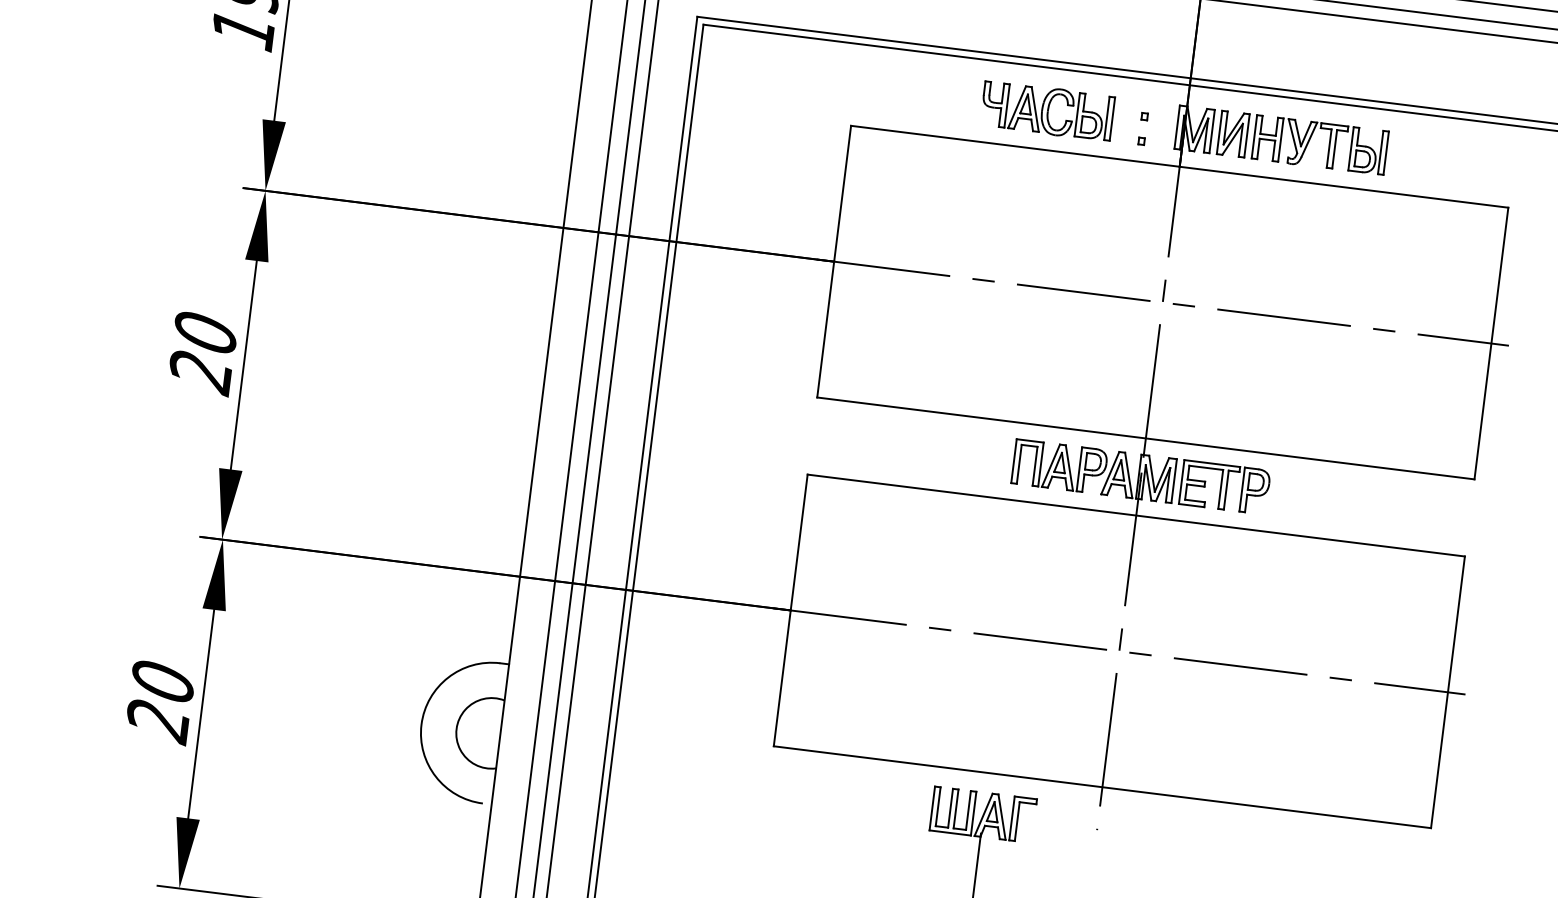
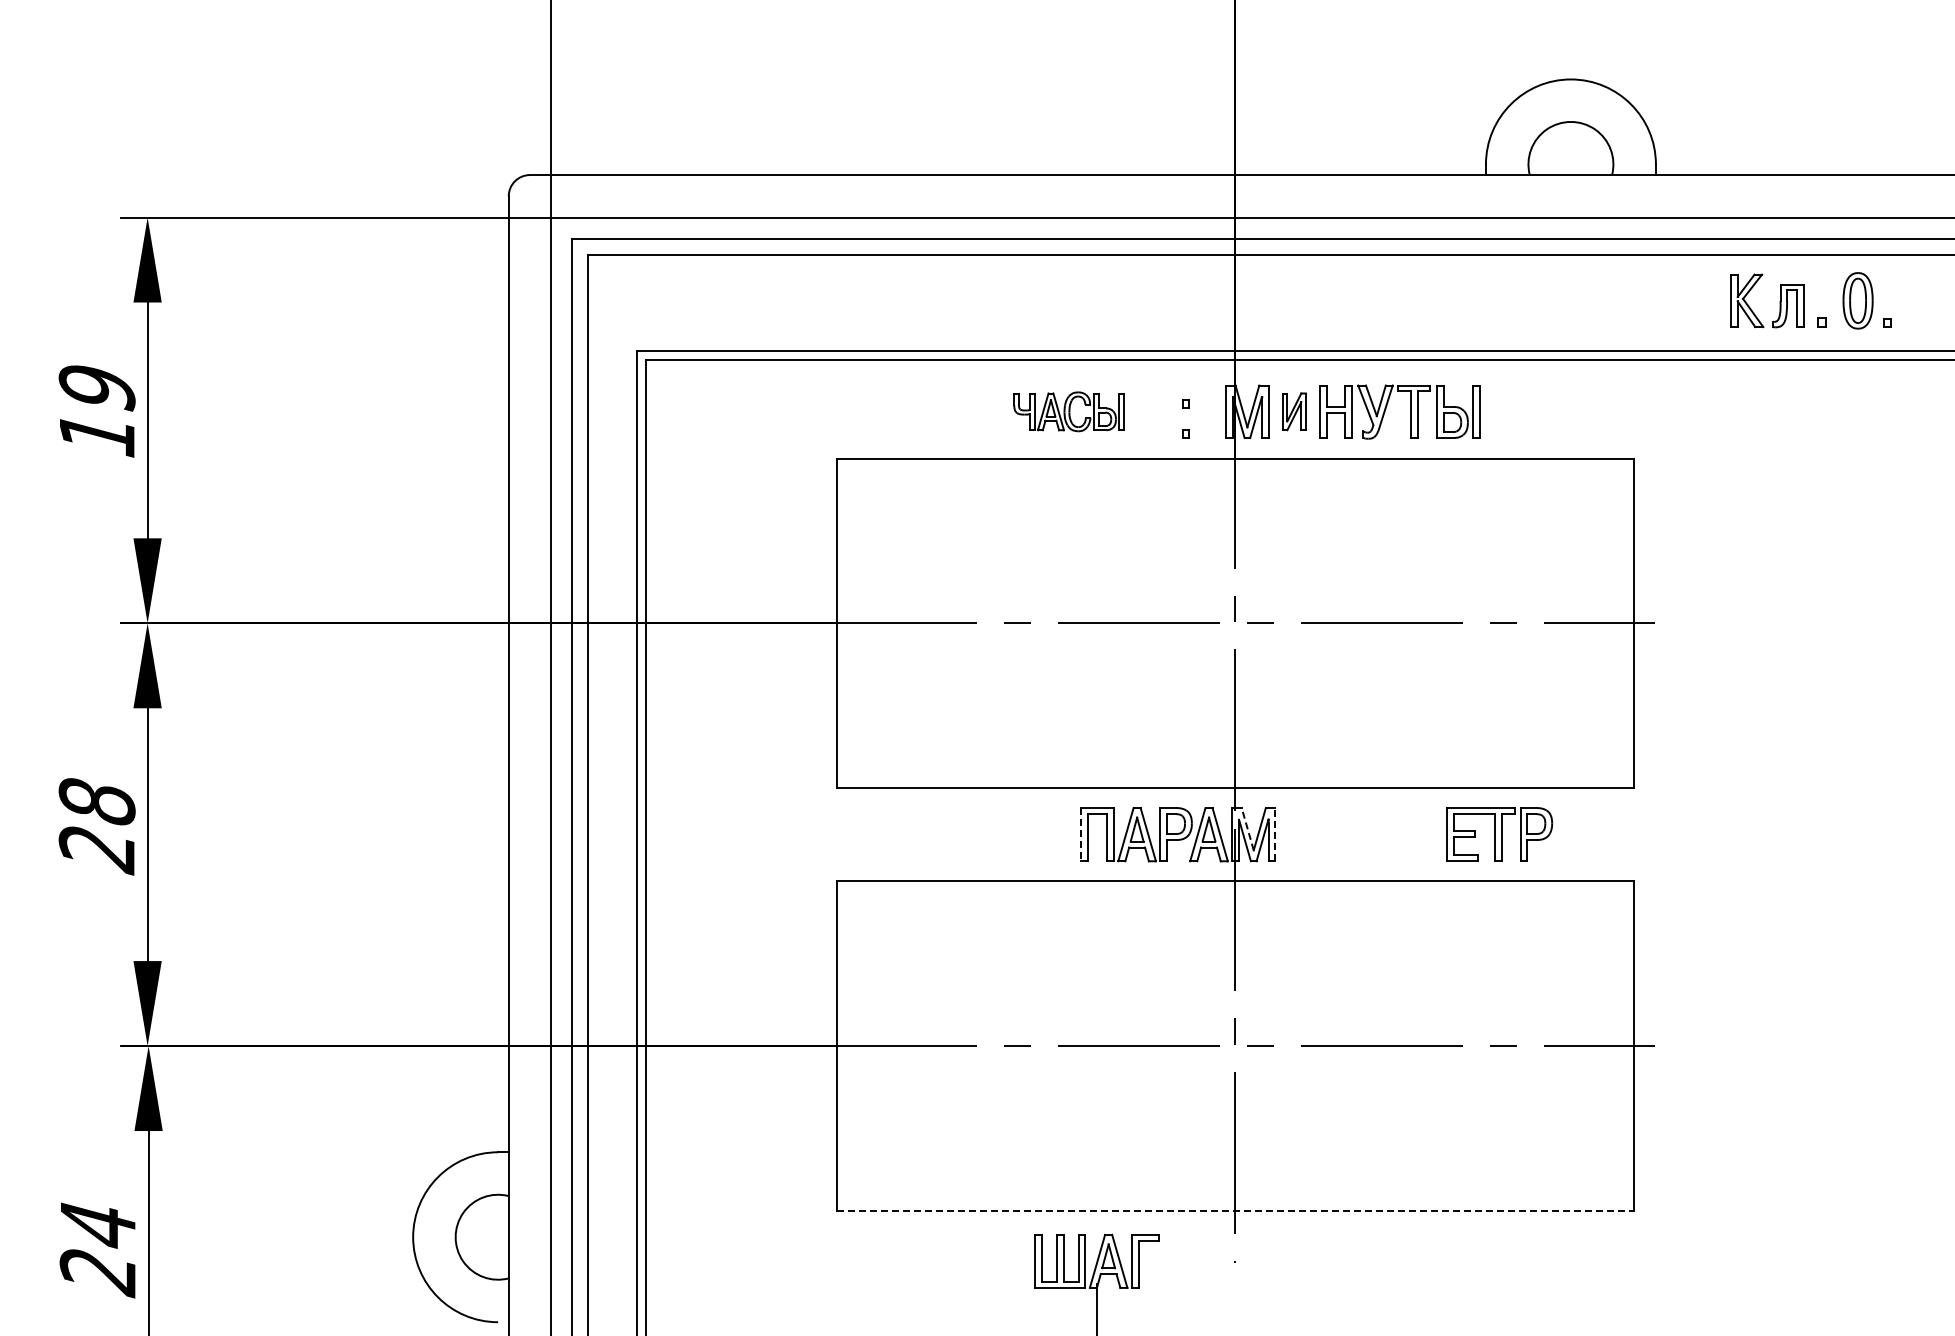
part: (1047, 110) -> (1068, 411), size x0.7
part: (1233, 133) -> (1294, 411), size x0.7
text: (205, 332) -> (97, 801), 20 -> 28
line: (1014, 461) -> (1081, 834), solid -> dashed
line: (1151, 473) -> (1247, 828), solid -> dashed
line: (1174, 480) -> (1275, 834), solid -> dashed
part: (1224, 487) -> (1499, 834), moved
text: (162, 682) -> (97, 1225), 20 -> 24
line: (1102, 787) -> (1235, 1210), solid -> dashed

